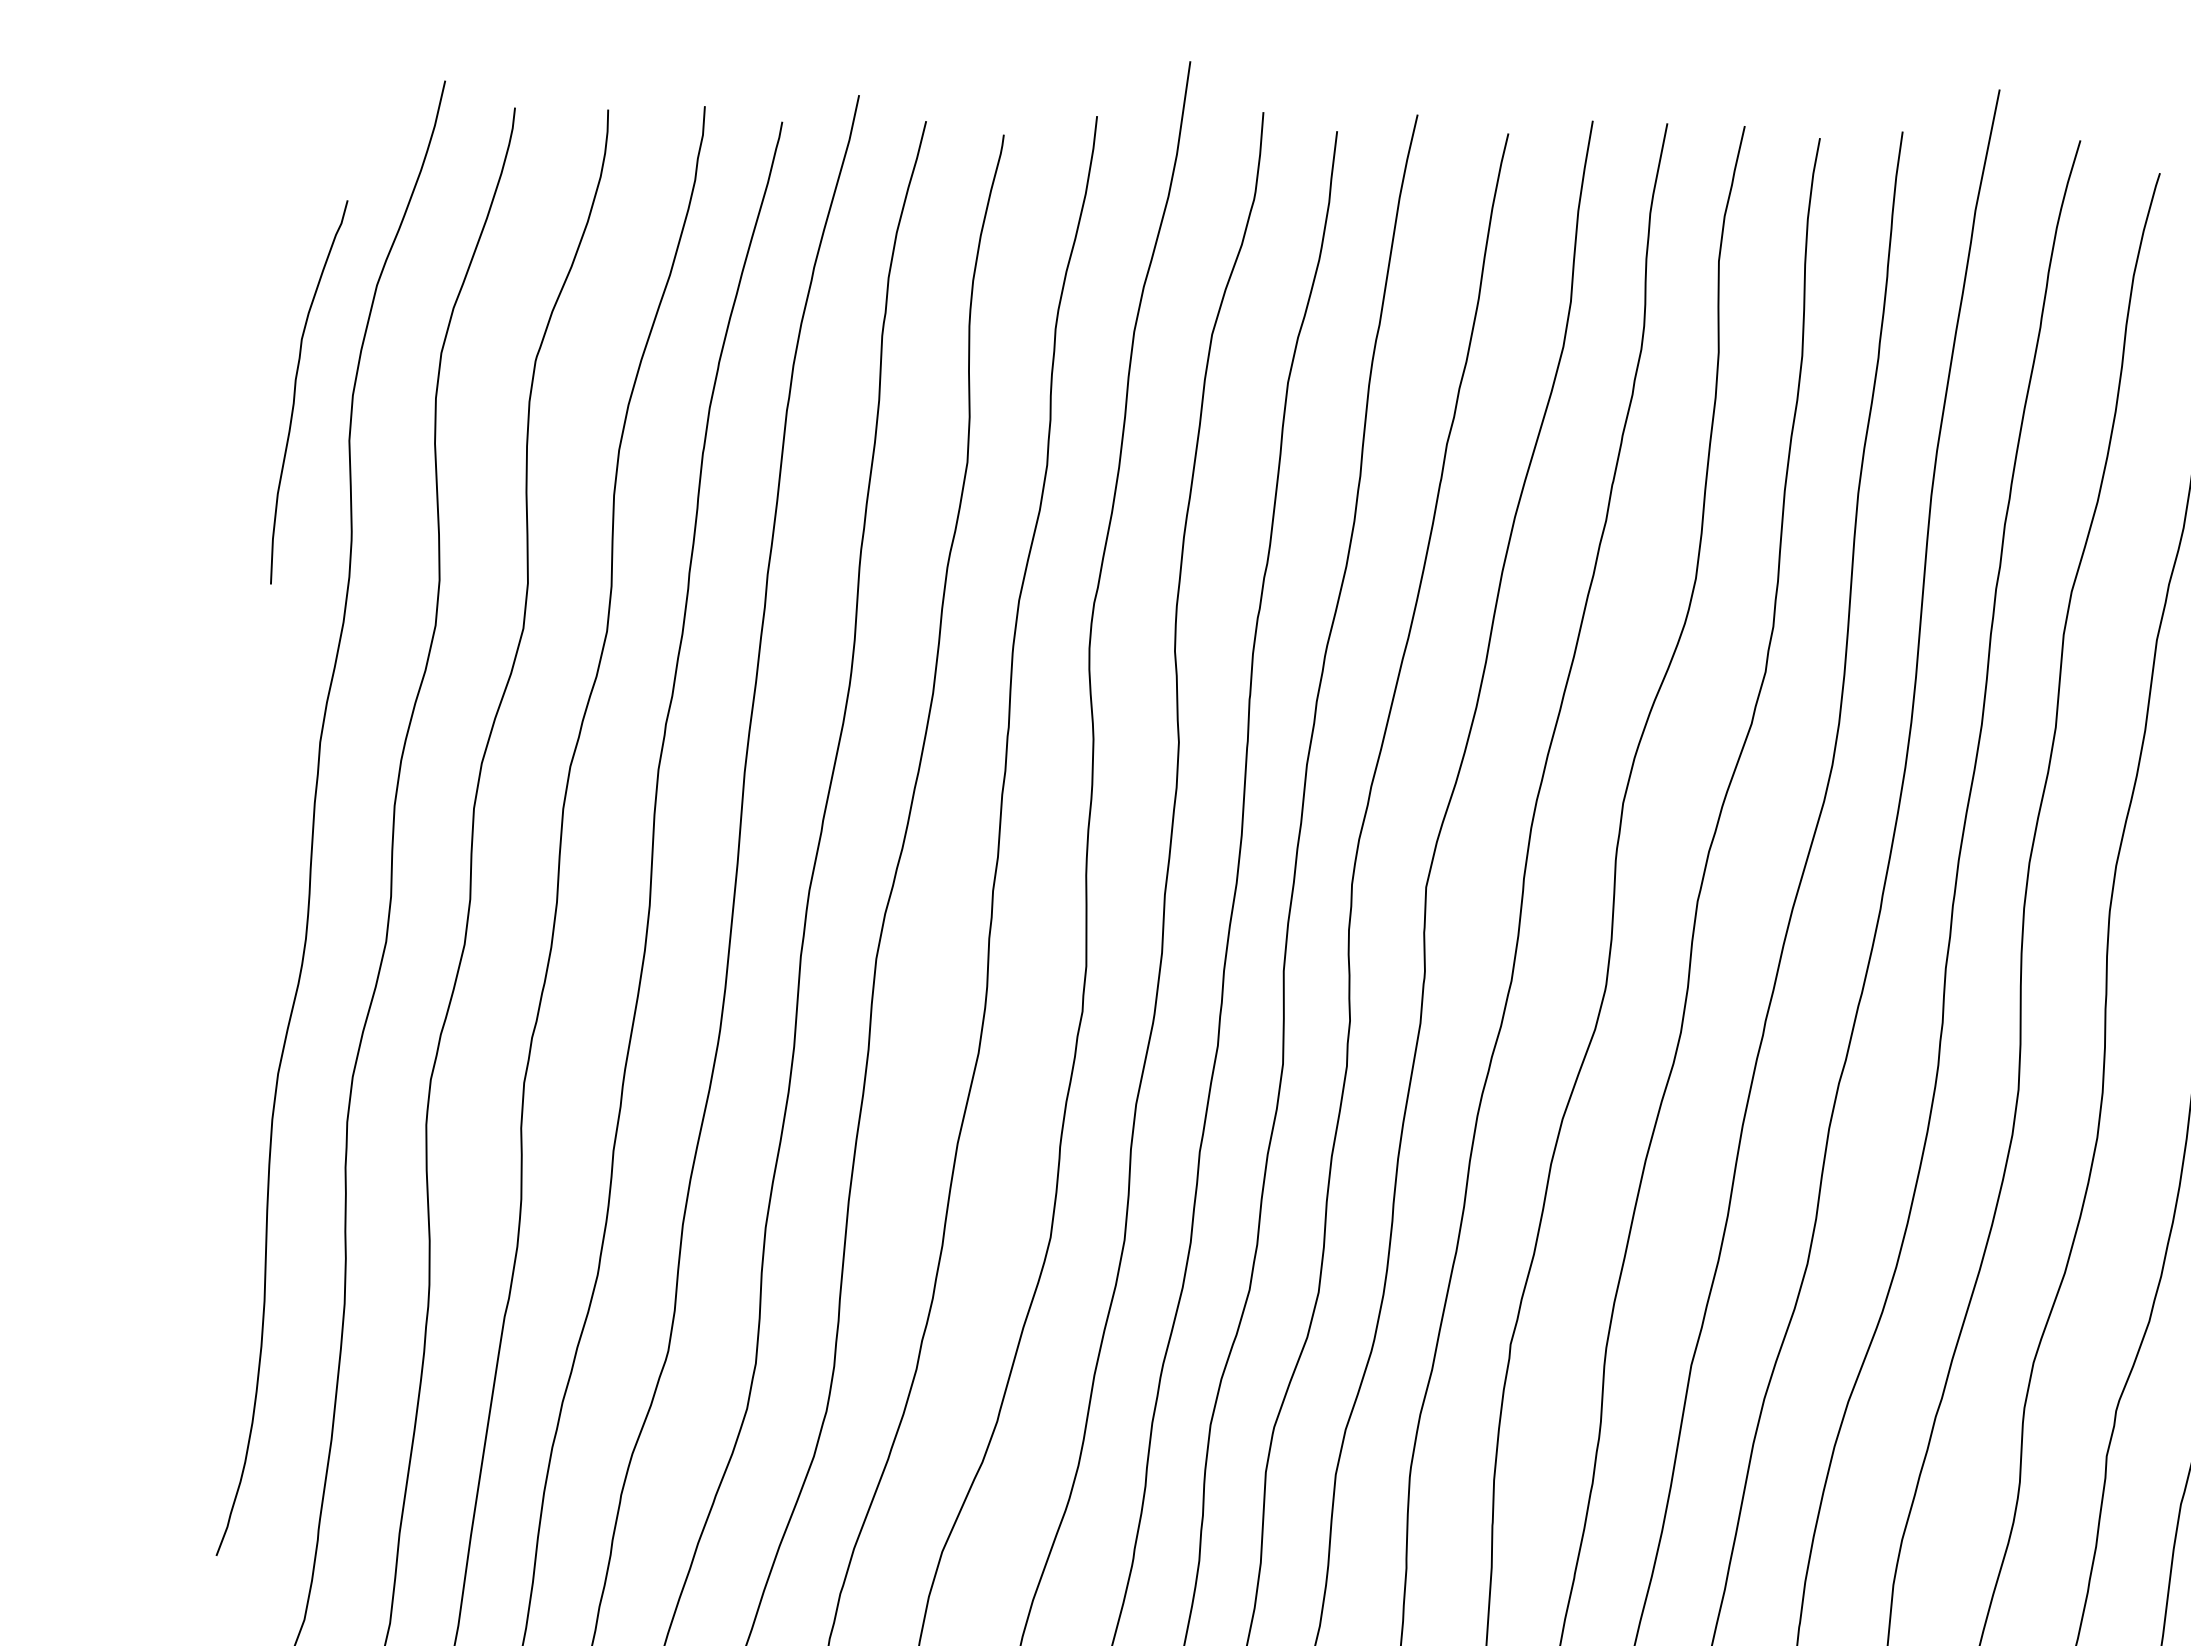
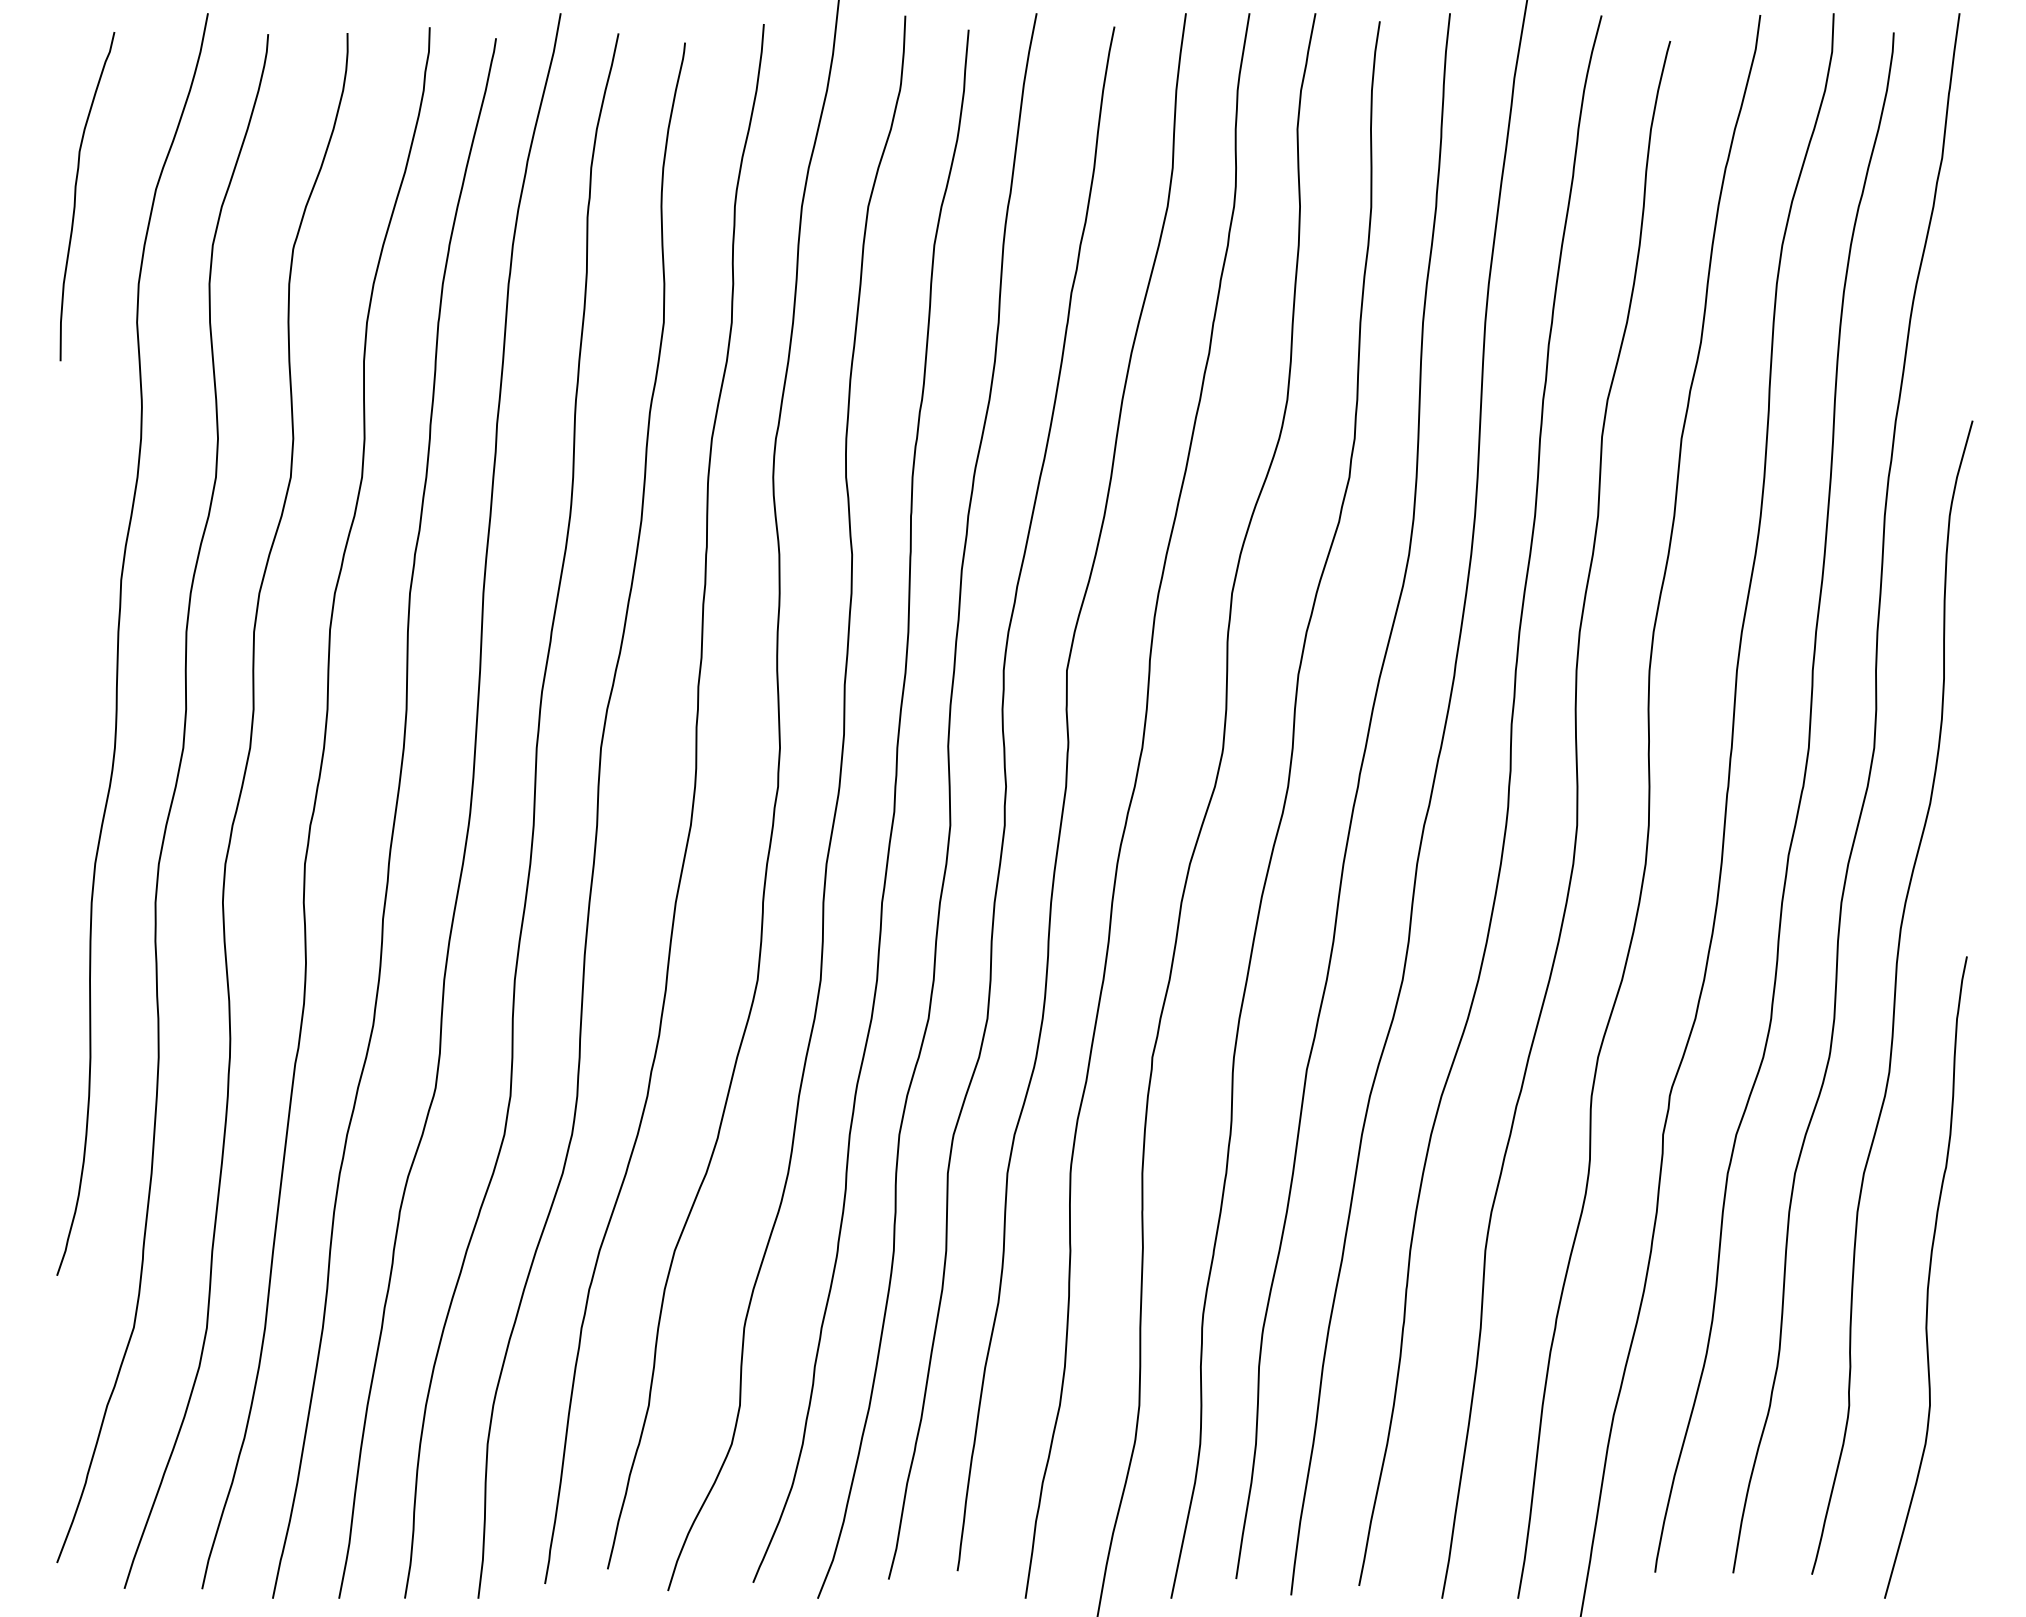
curve: (296, 390) -> (76, 195), moved

